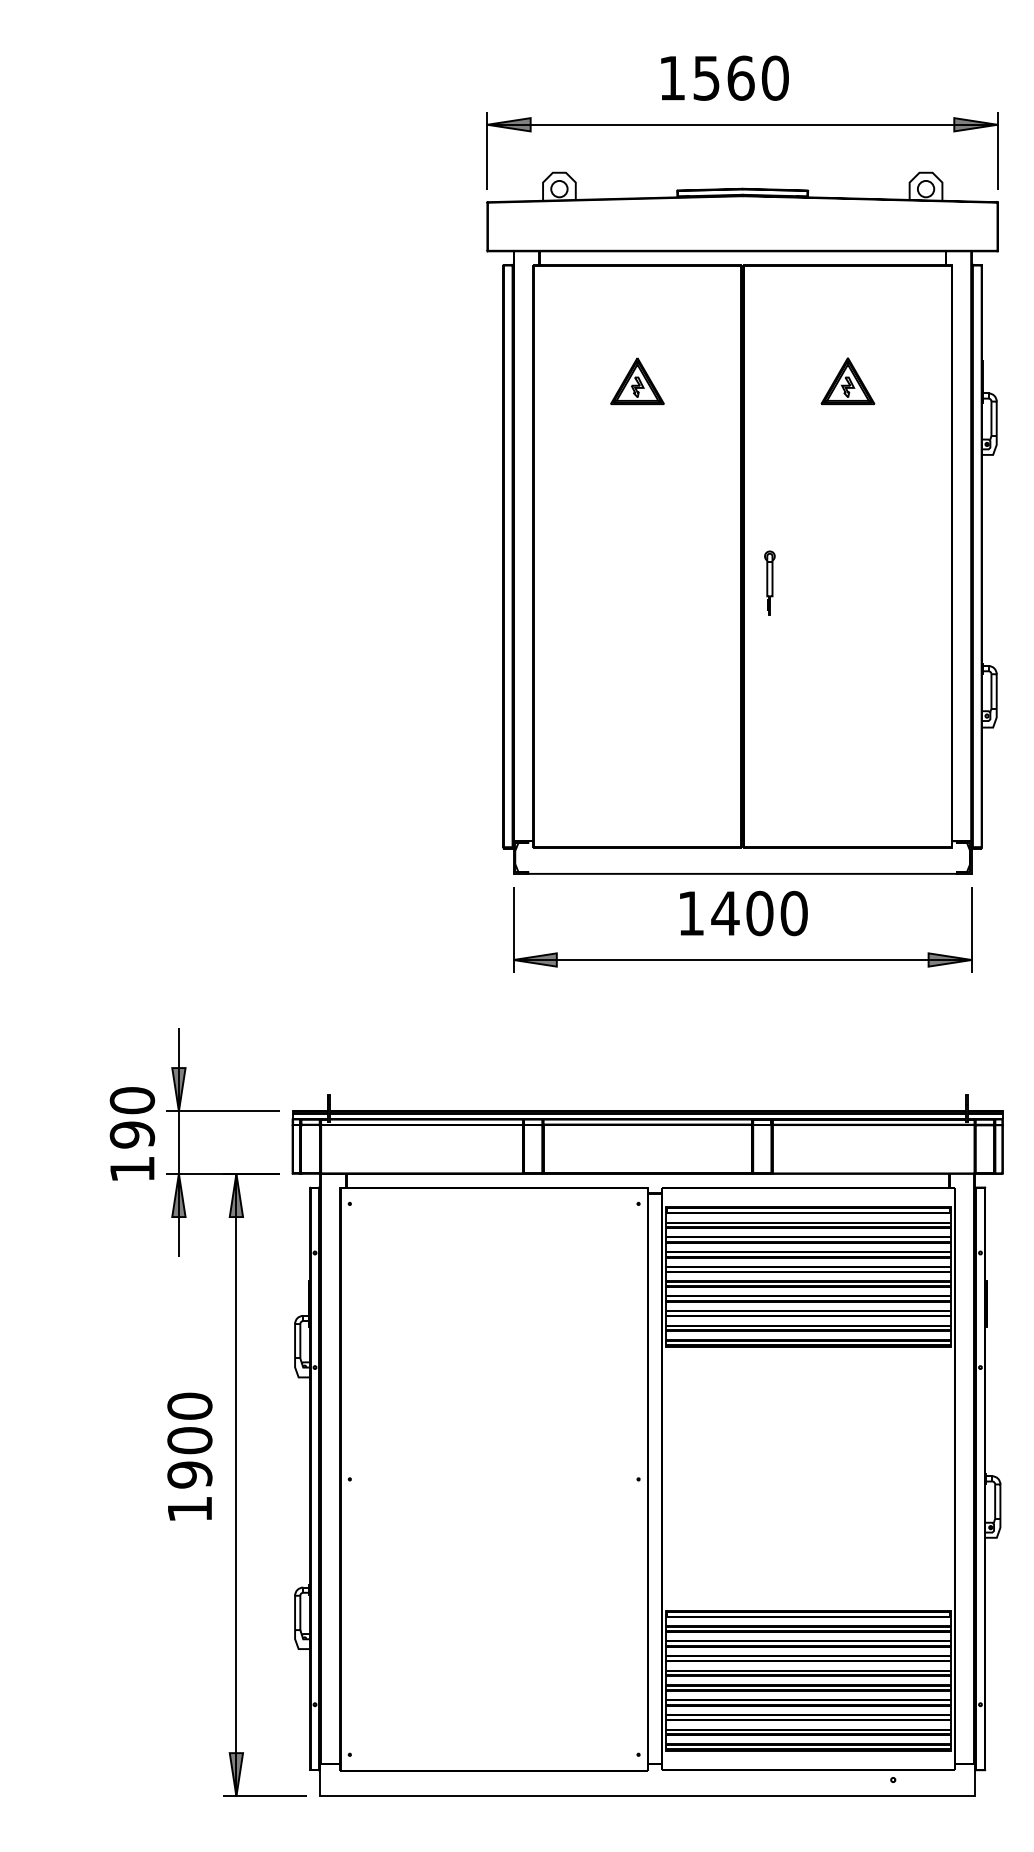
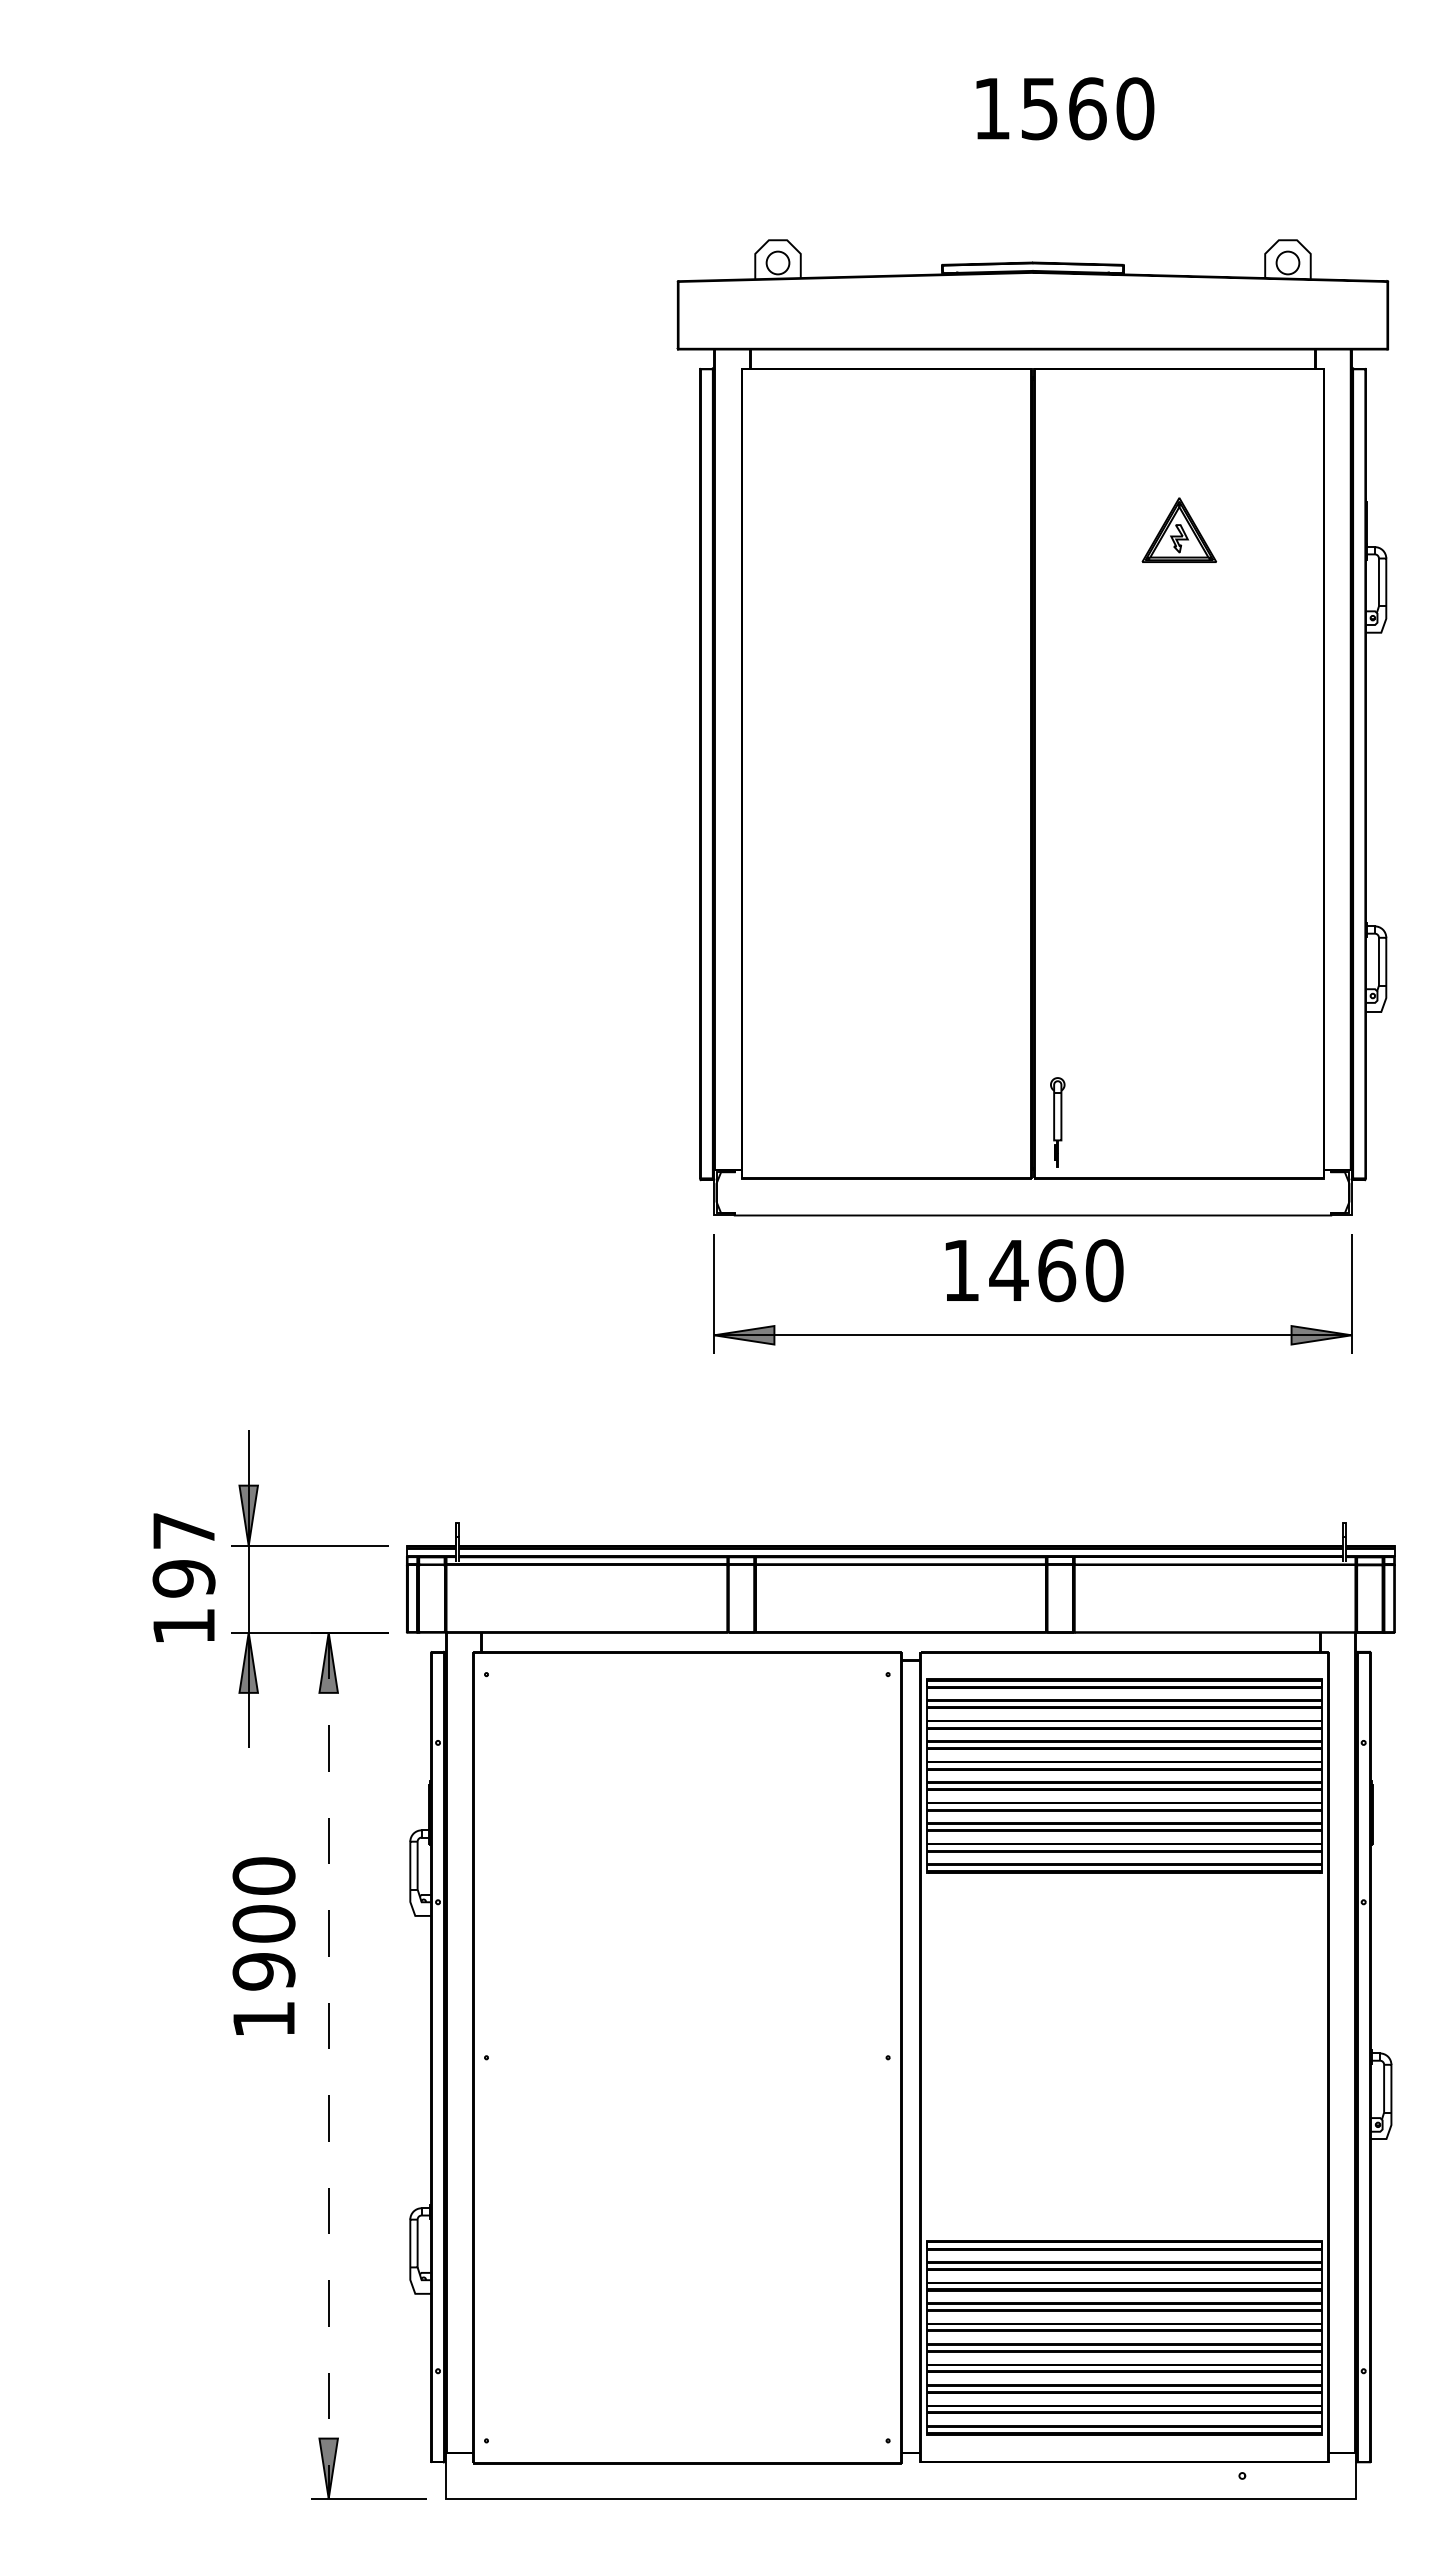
text: (725, 78) -> (1065, 108), moved
part: (742, 125) -> (1032, 174), removed
part: (637, 380) -> (886, 529), removed
part: (769, 583) -> (1057, 1122), moved
text: (760, 913) -> (1057, 1270), 1400 -> 1460
text: (132, 1100) -> (183, 1530), 190 -> 197
text: (189, 1456) -> (263, 1945), moved
line: (236, 1484) -> (328, 2065), solid -> dashed

